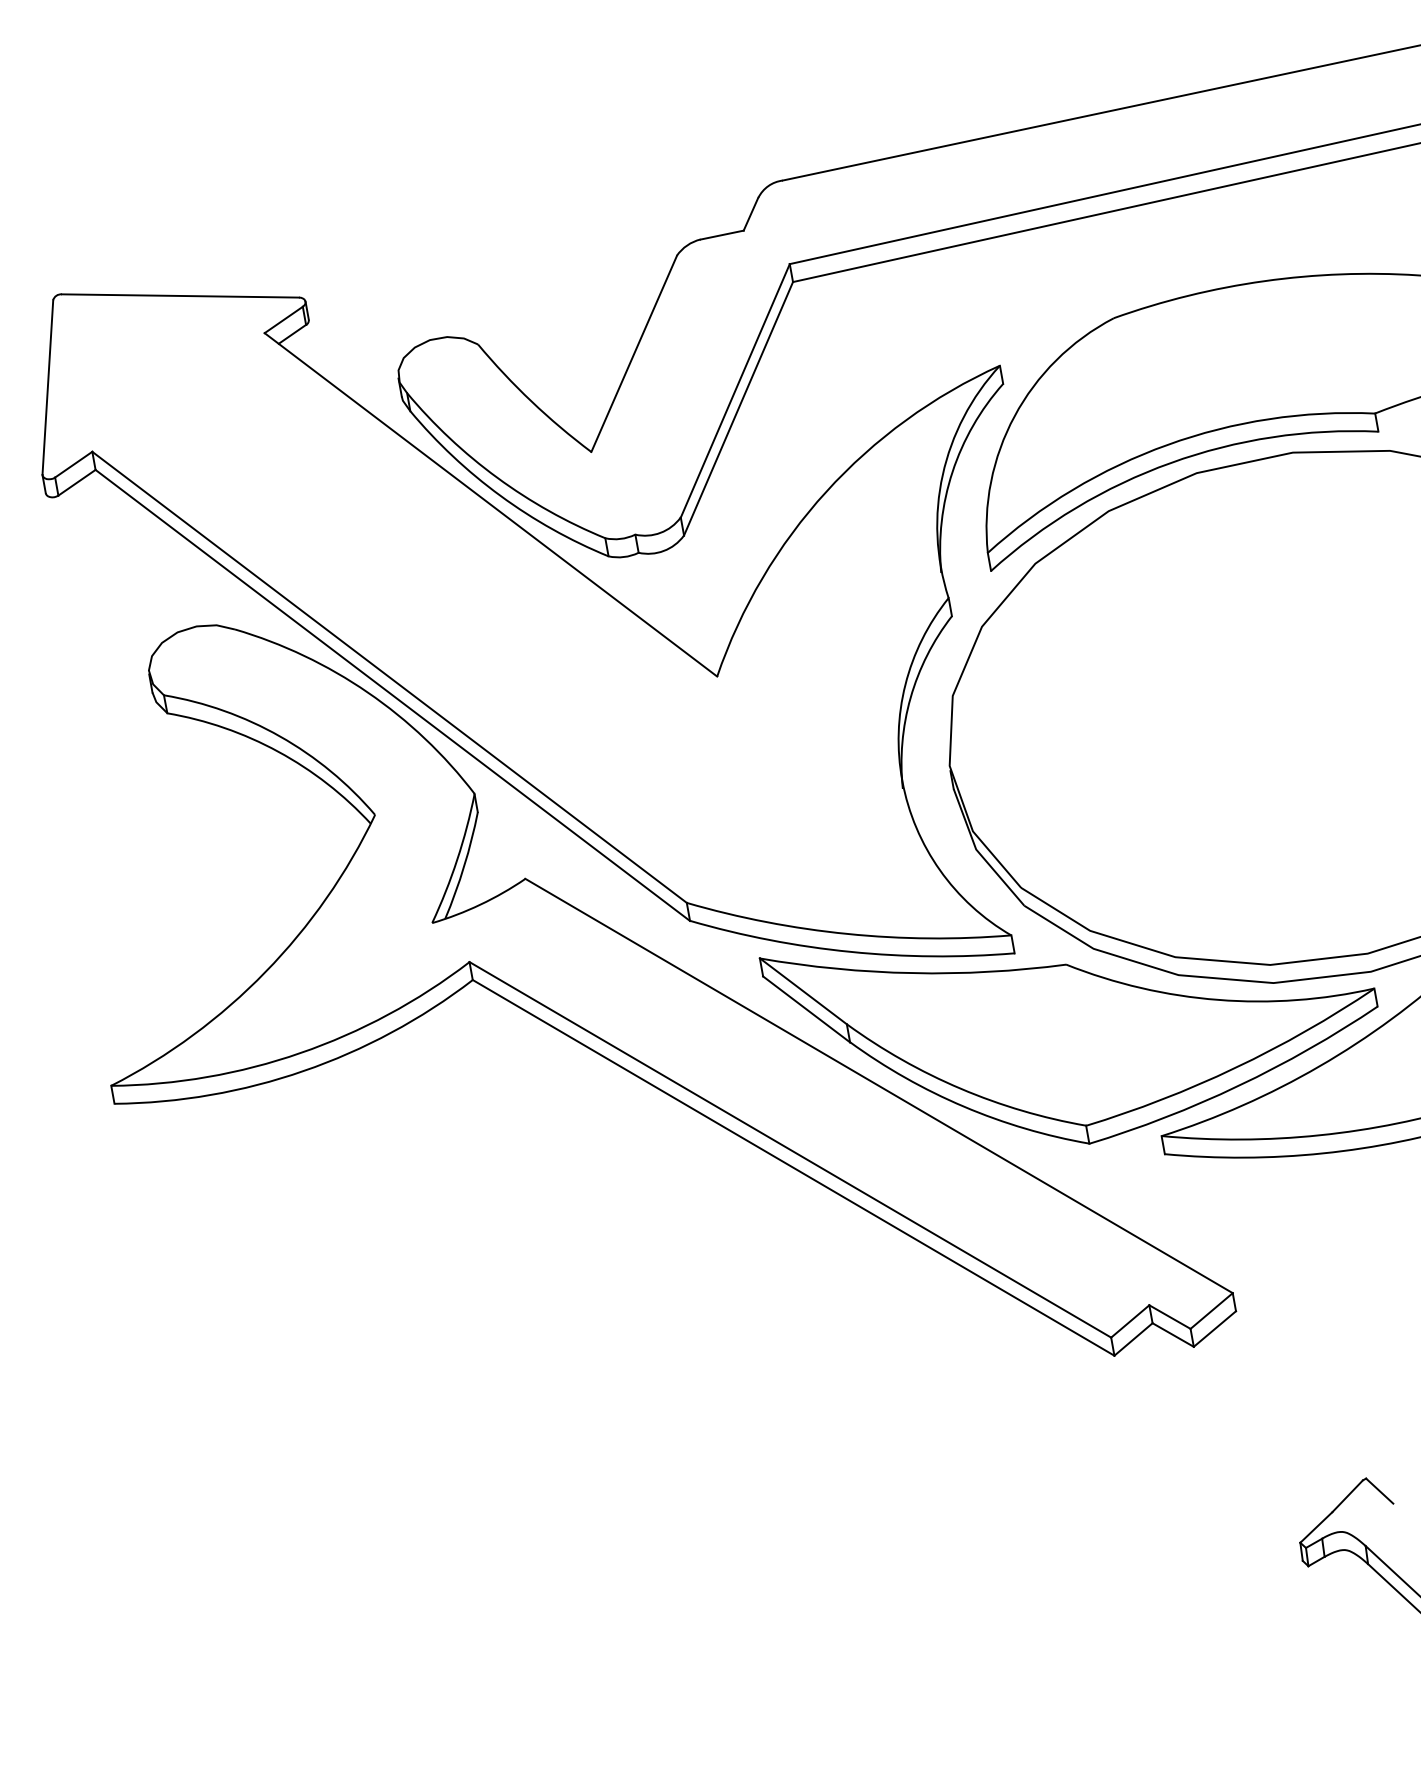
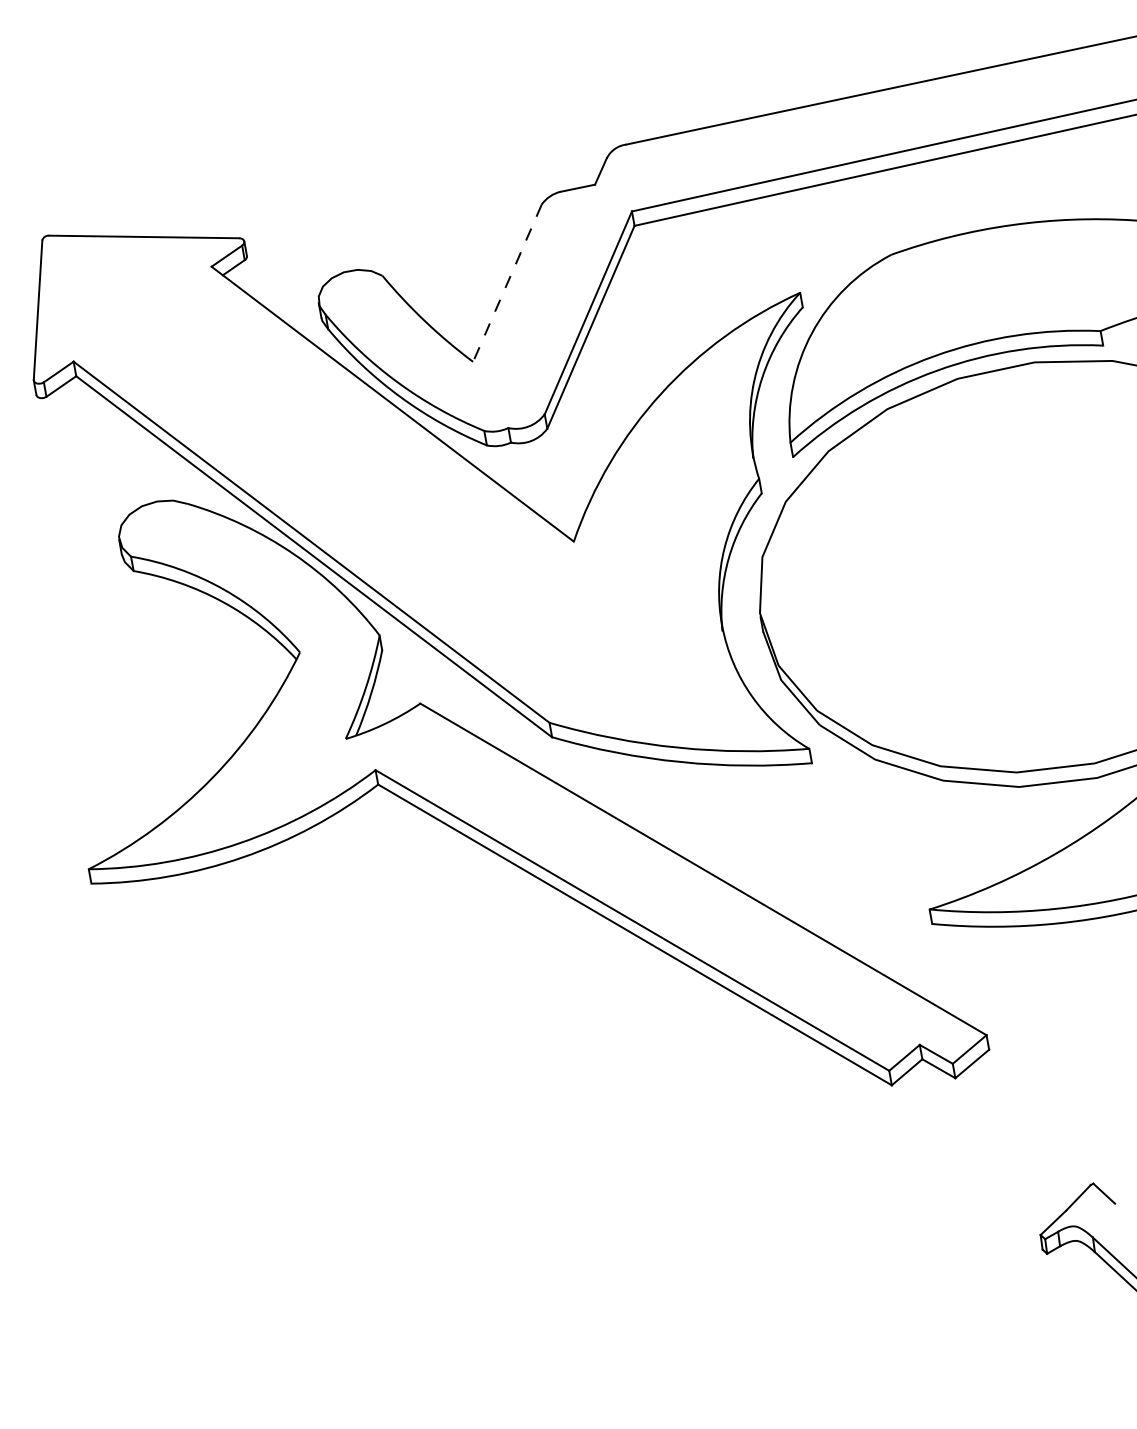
line: (634, 353) -> (507, 283), solid -> dashed
part: (1068, 1050) -> (855, 840), removed

